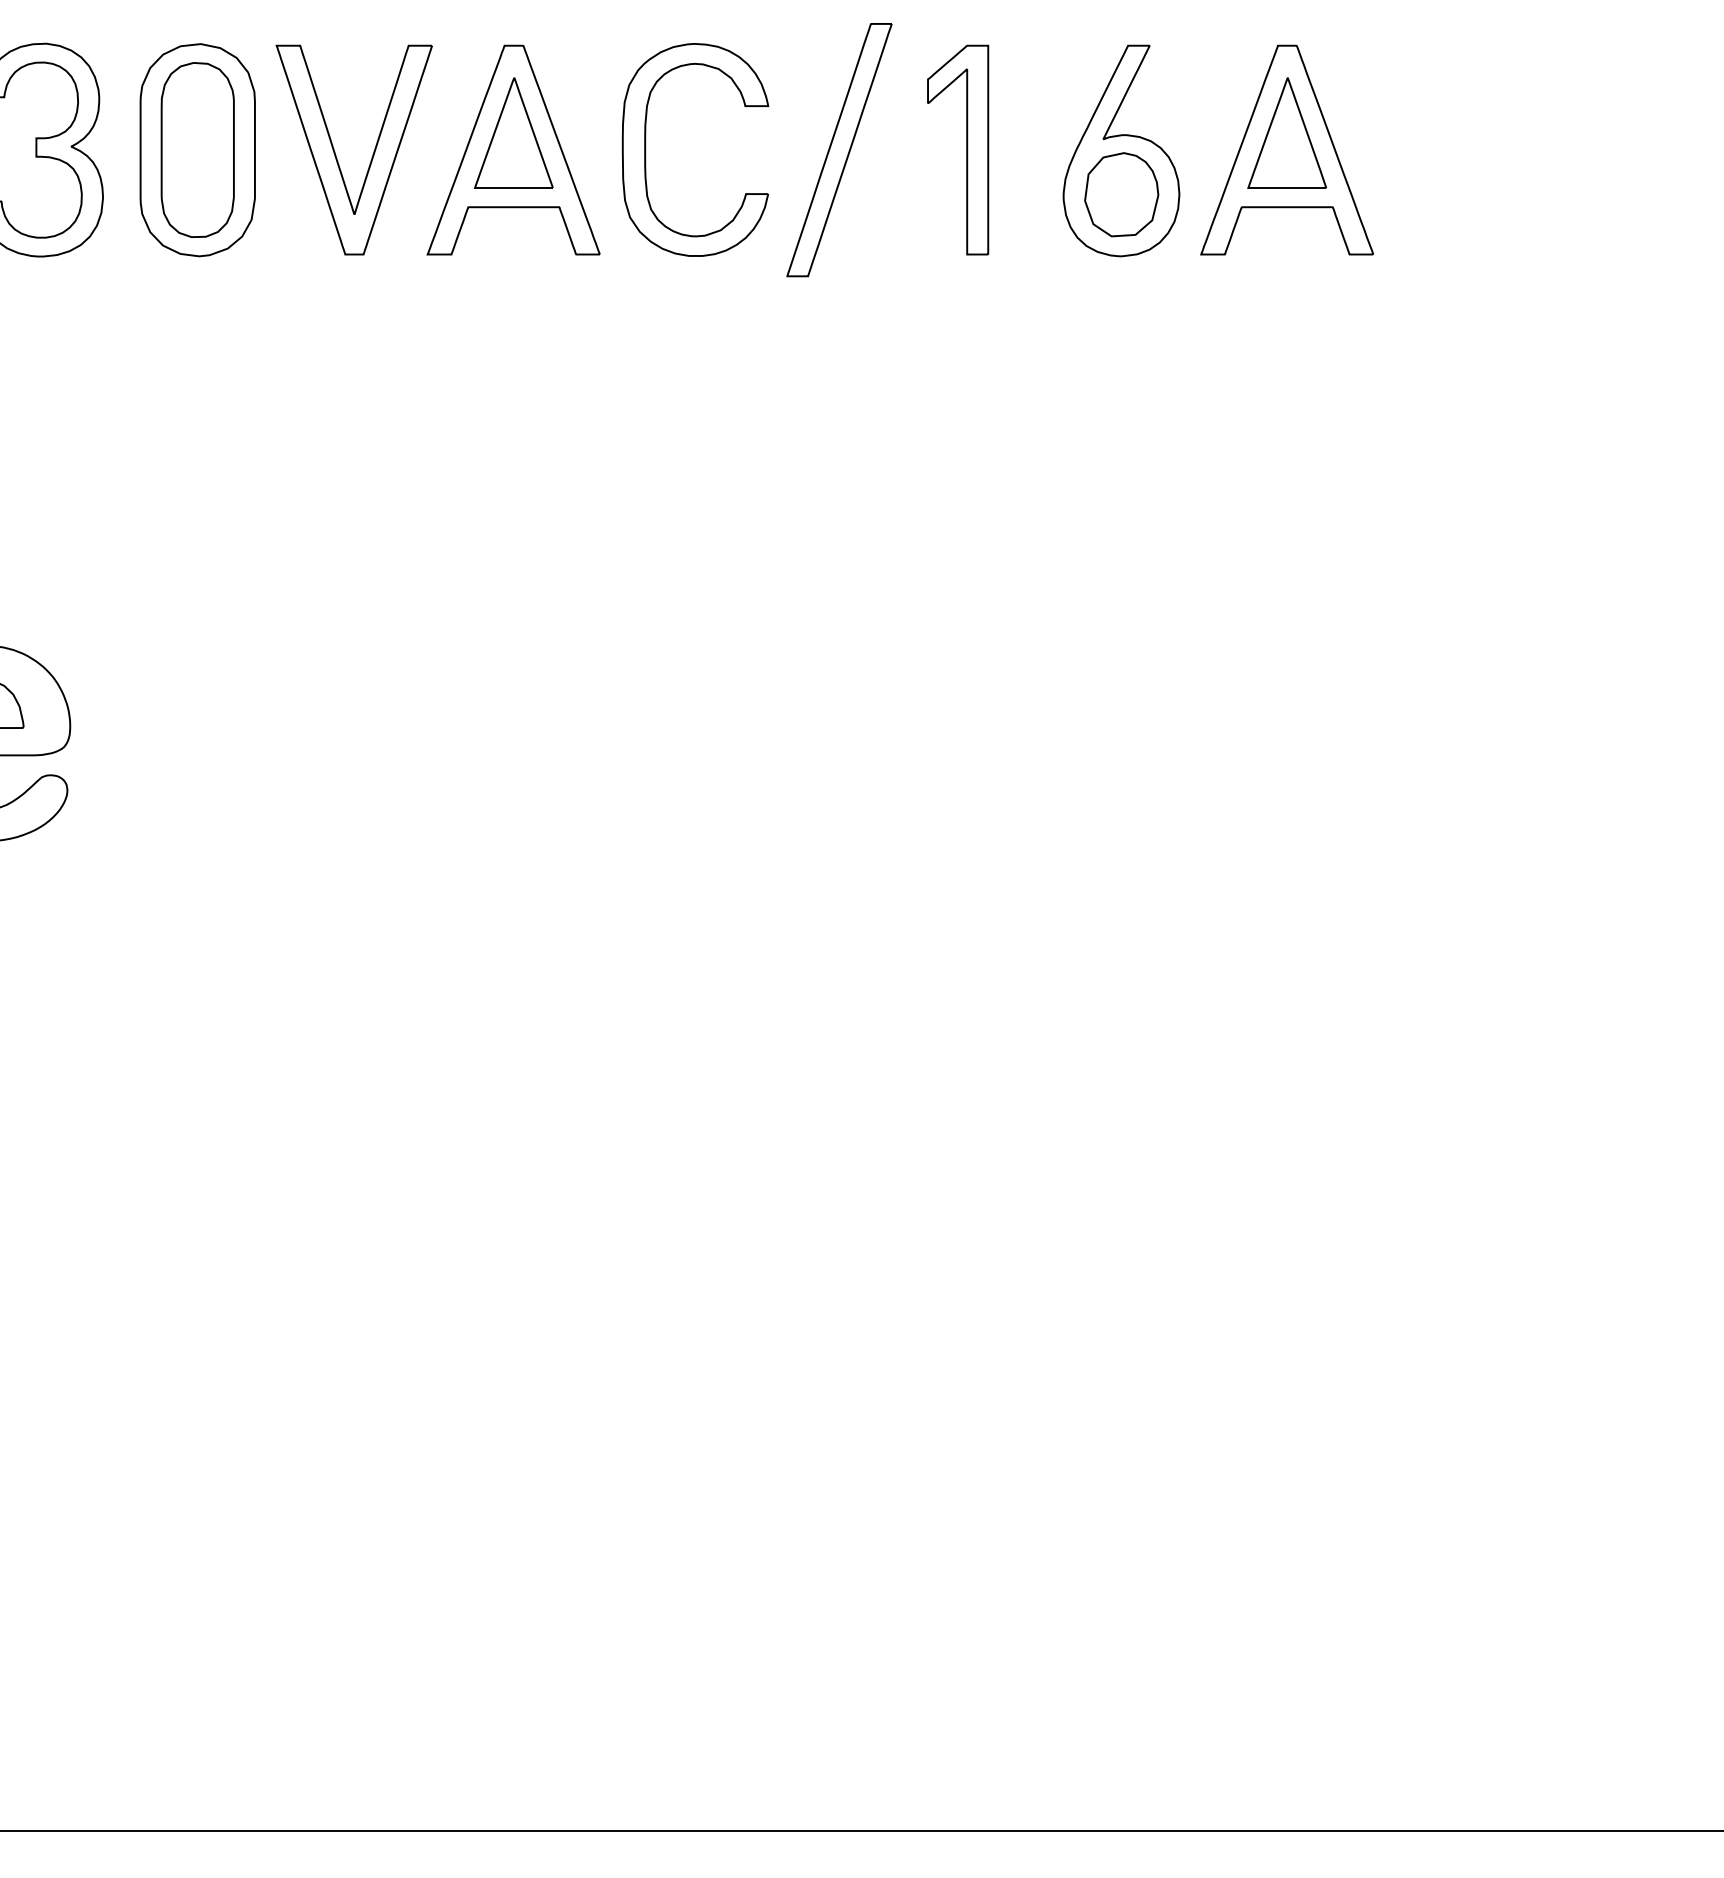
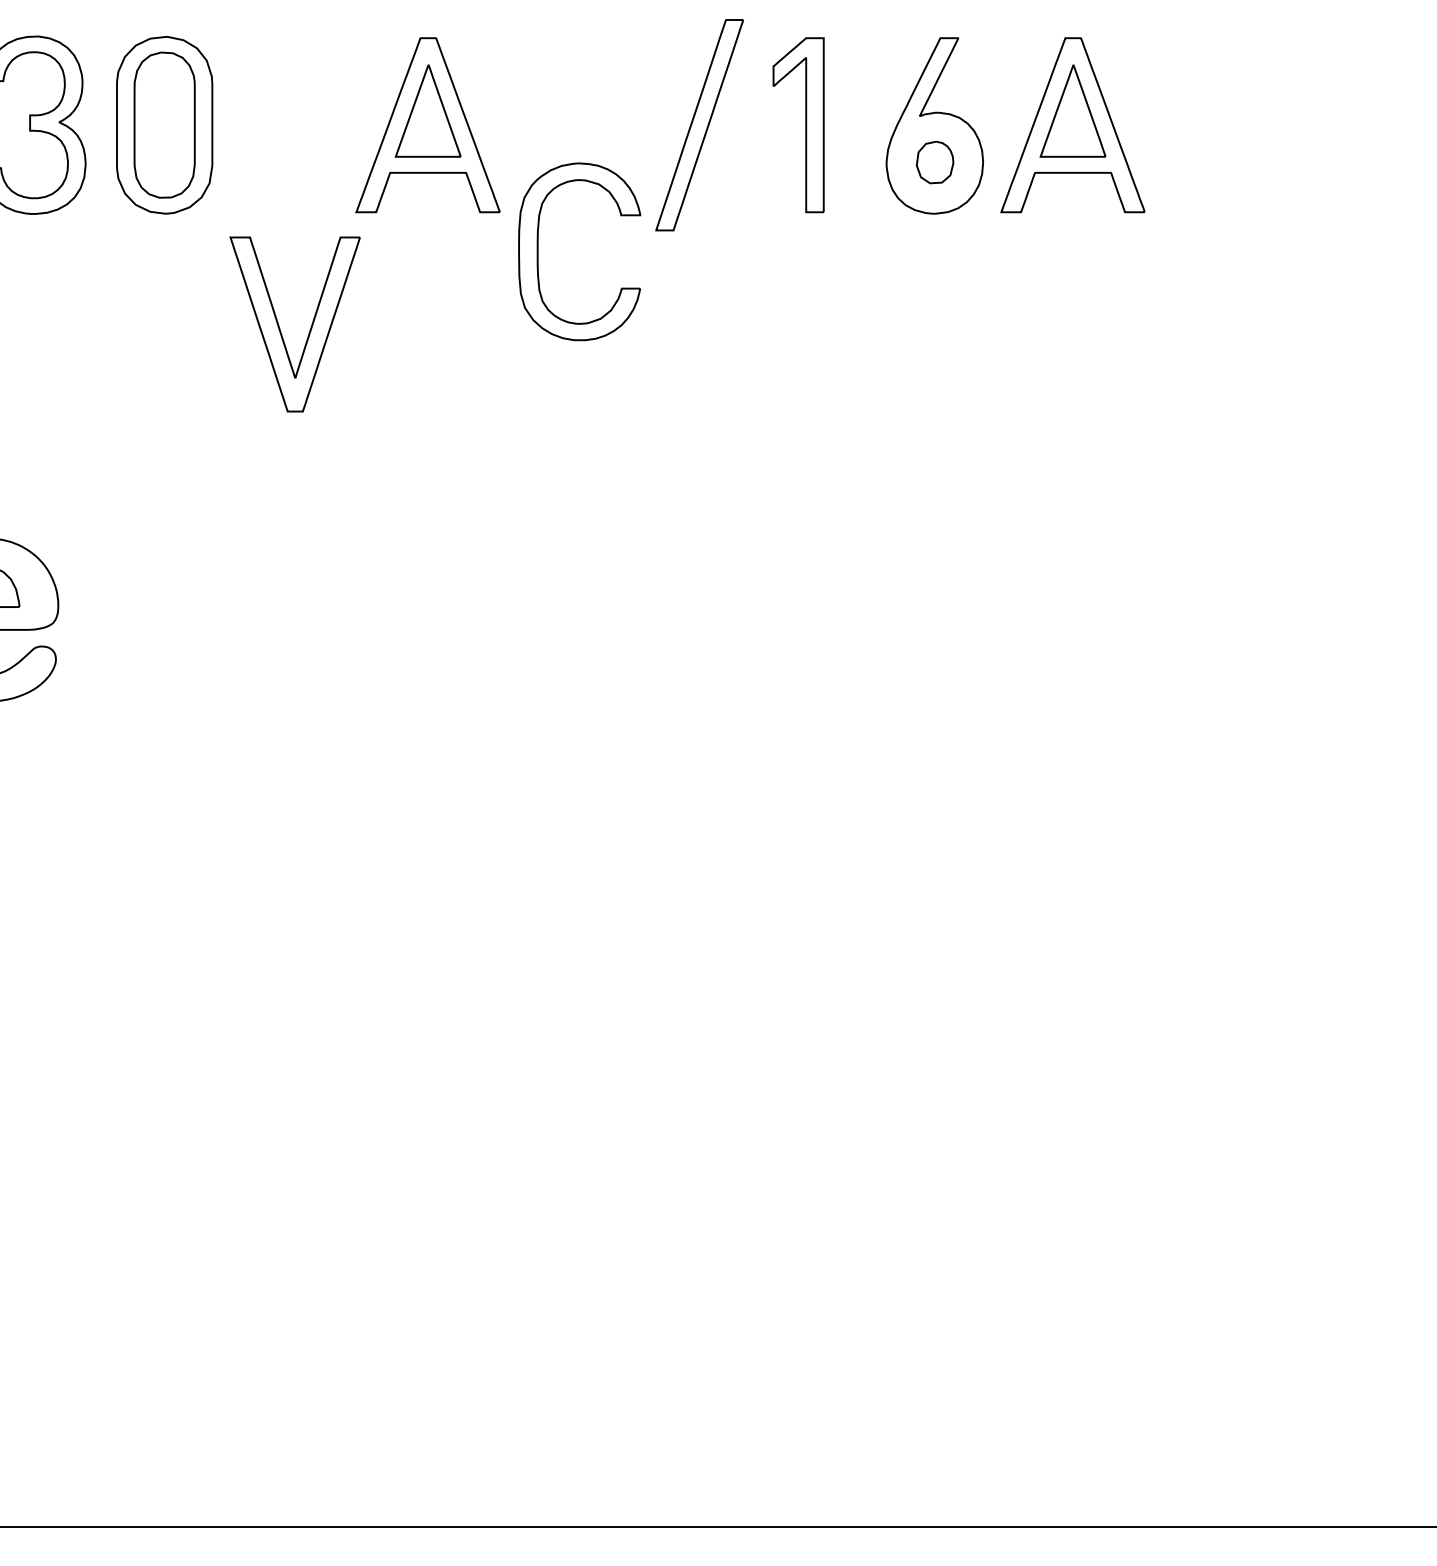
part: (646, 149) -> (538, 251), moved
part: (336, 155) -> (280, 328), moved
part: (1121, 194) -> (934, 162), size x0.6

